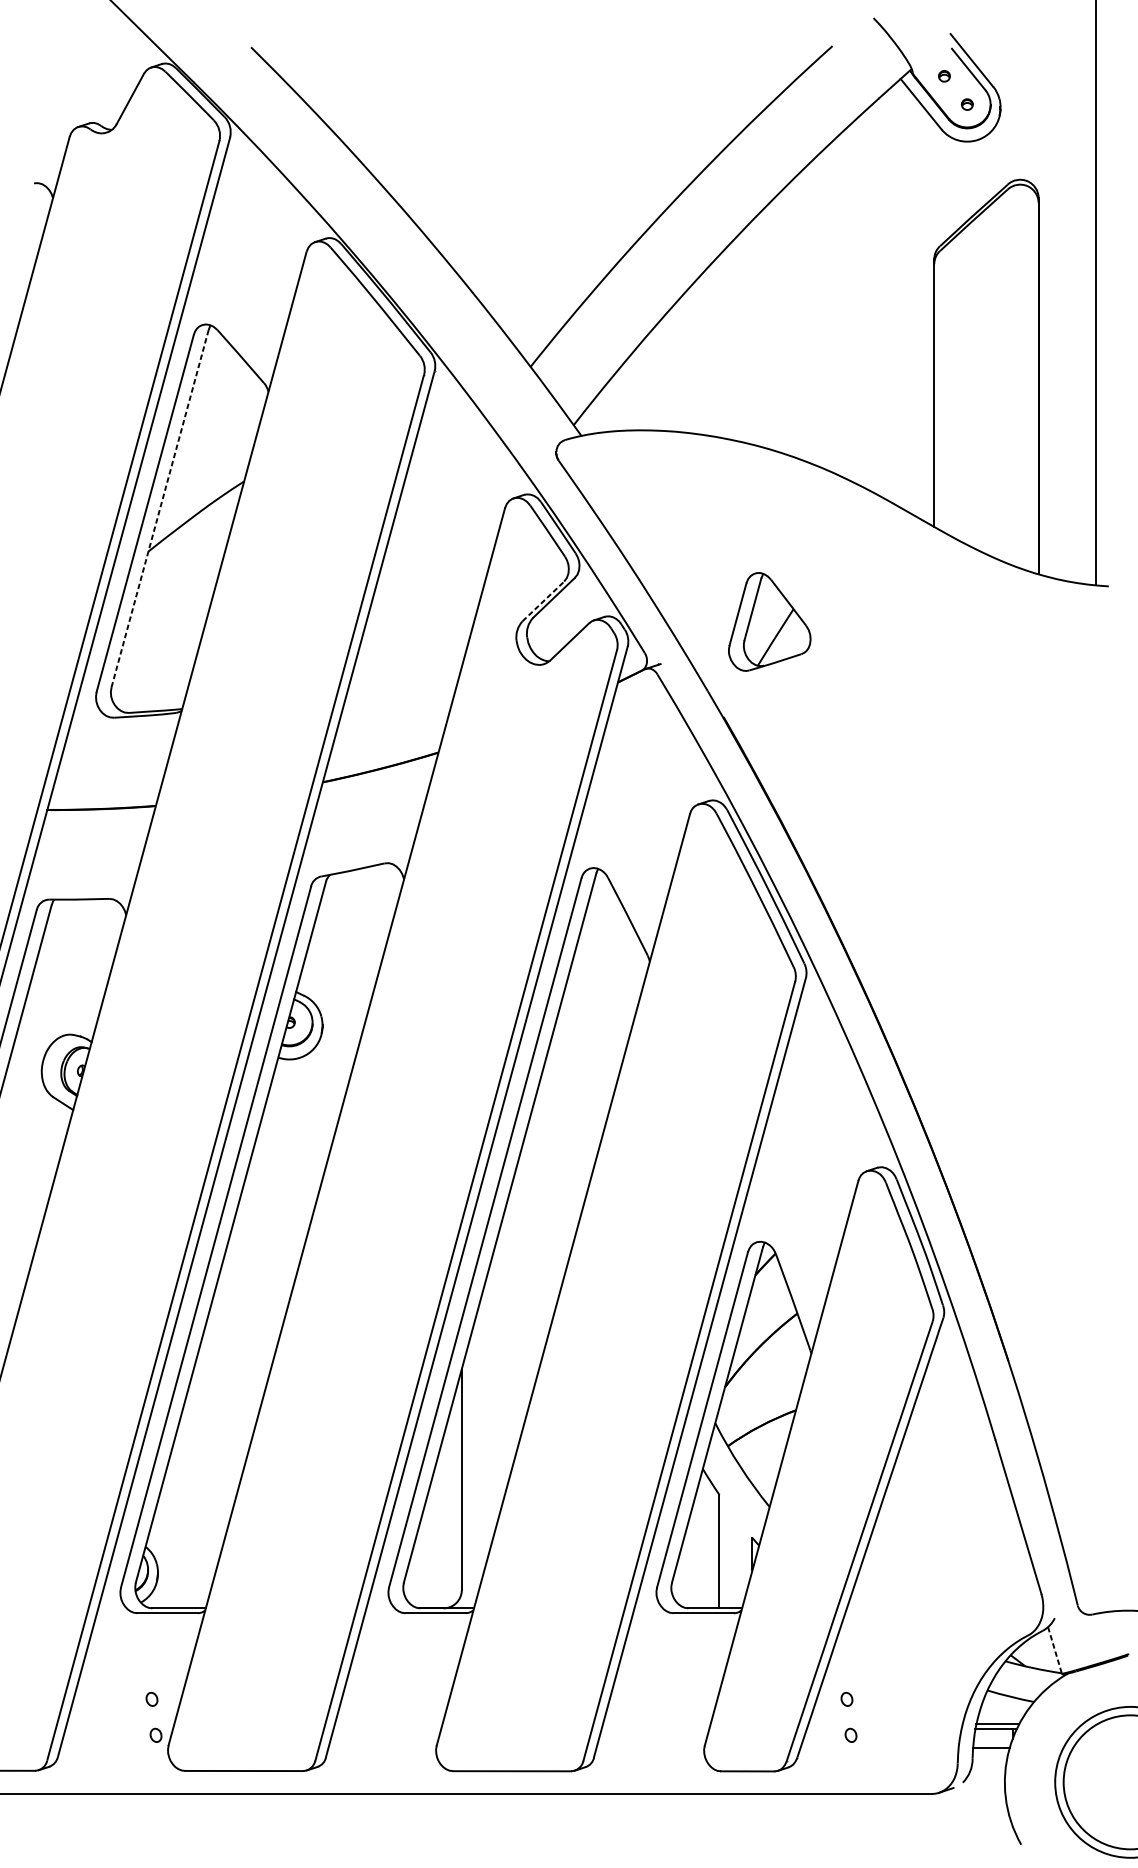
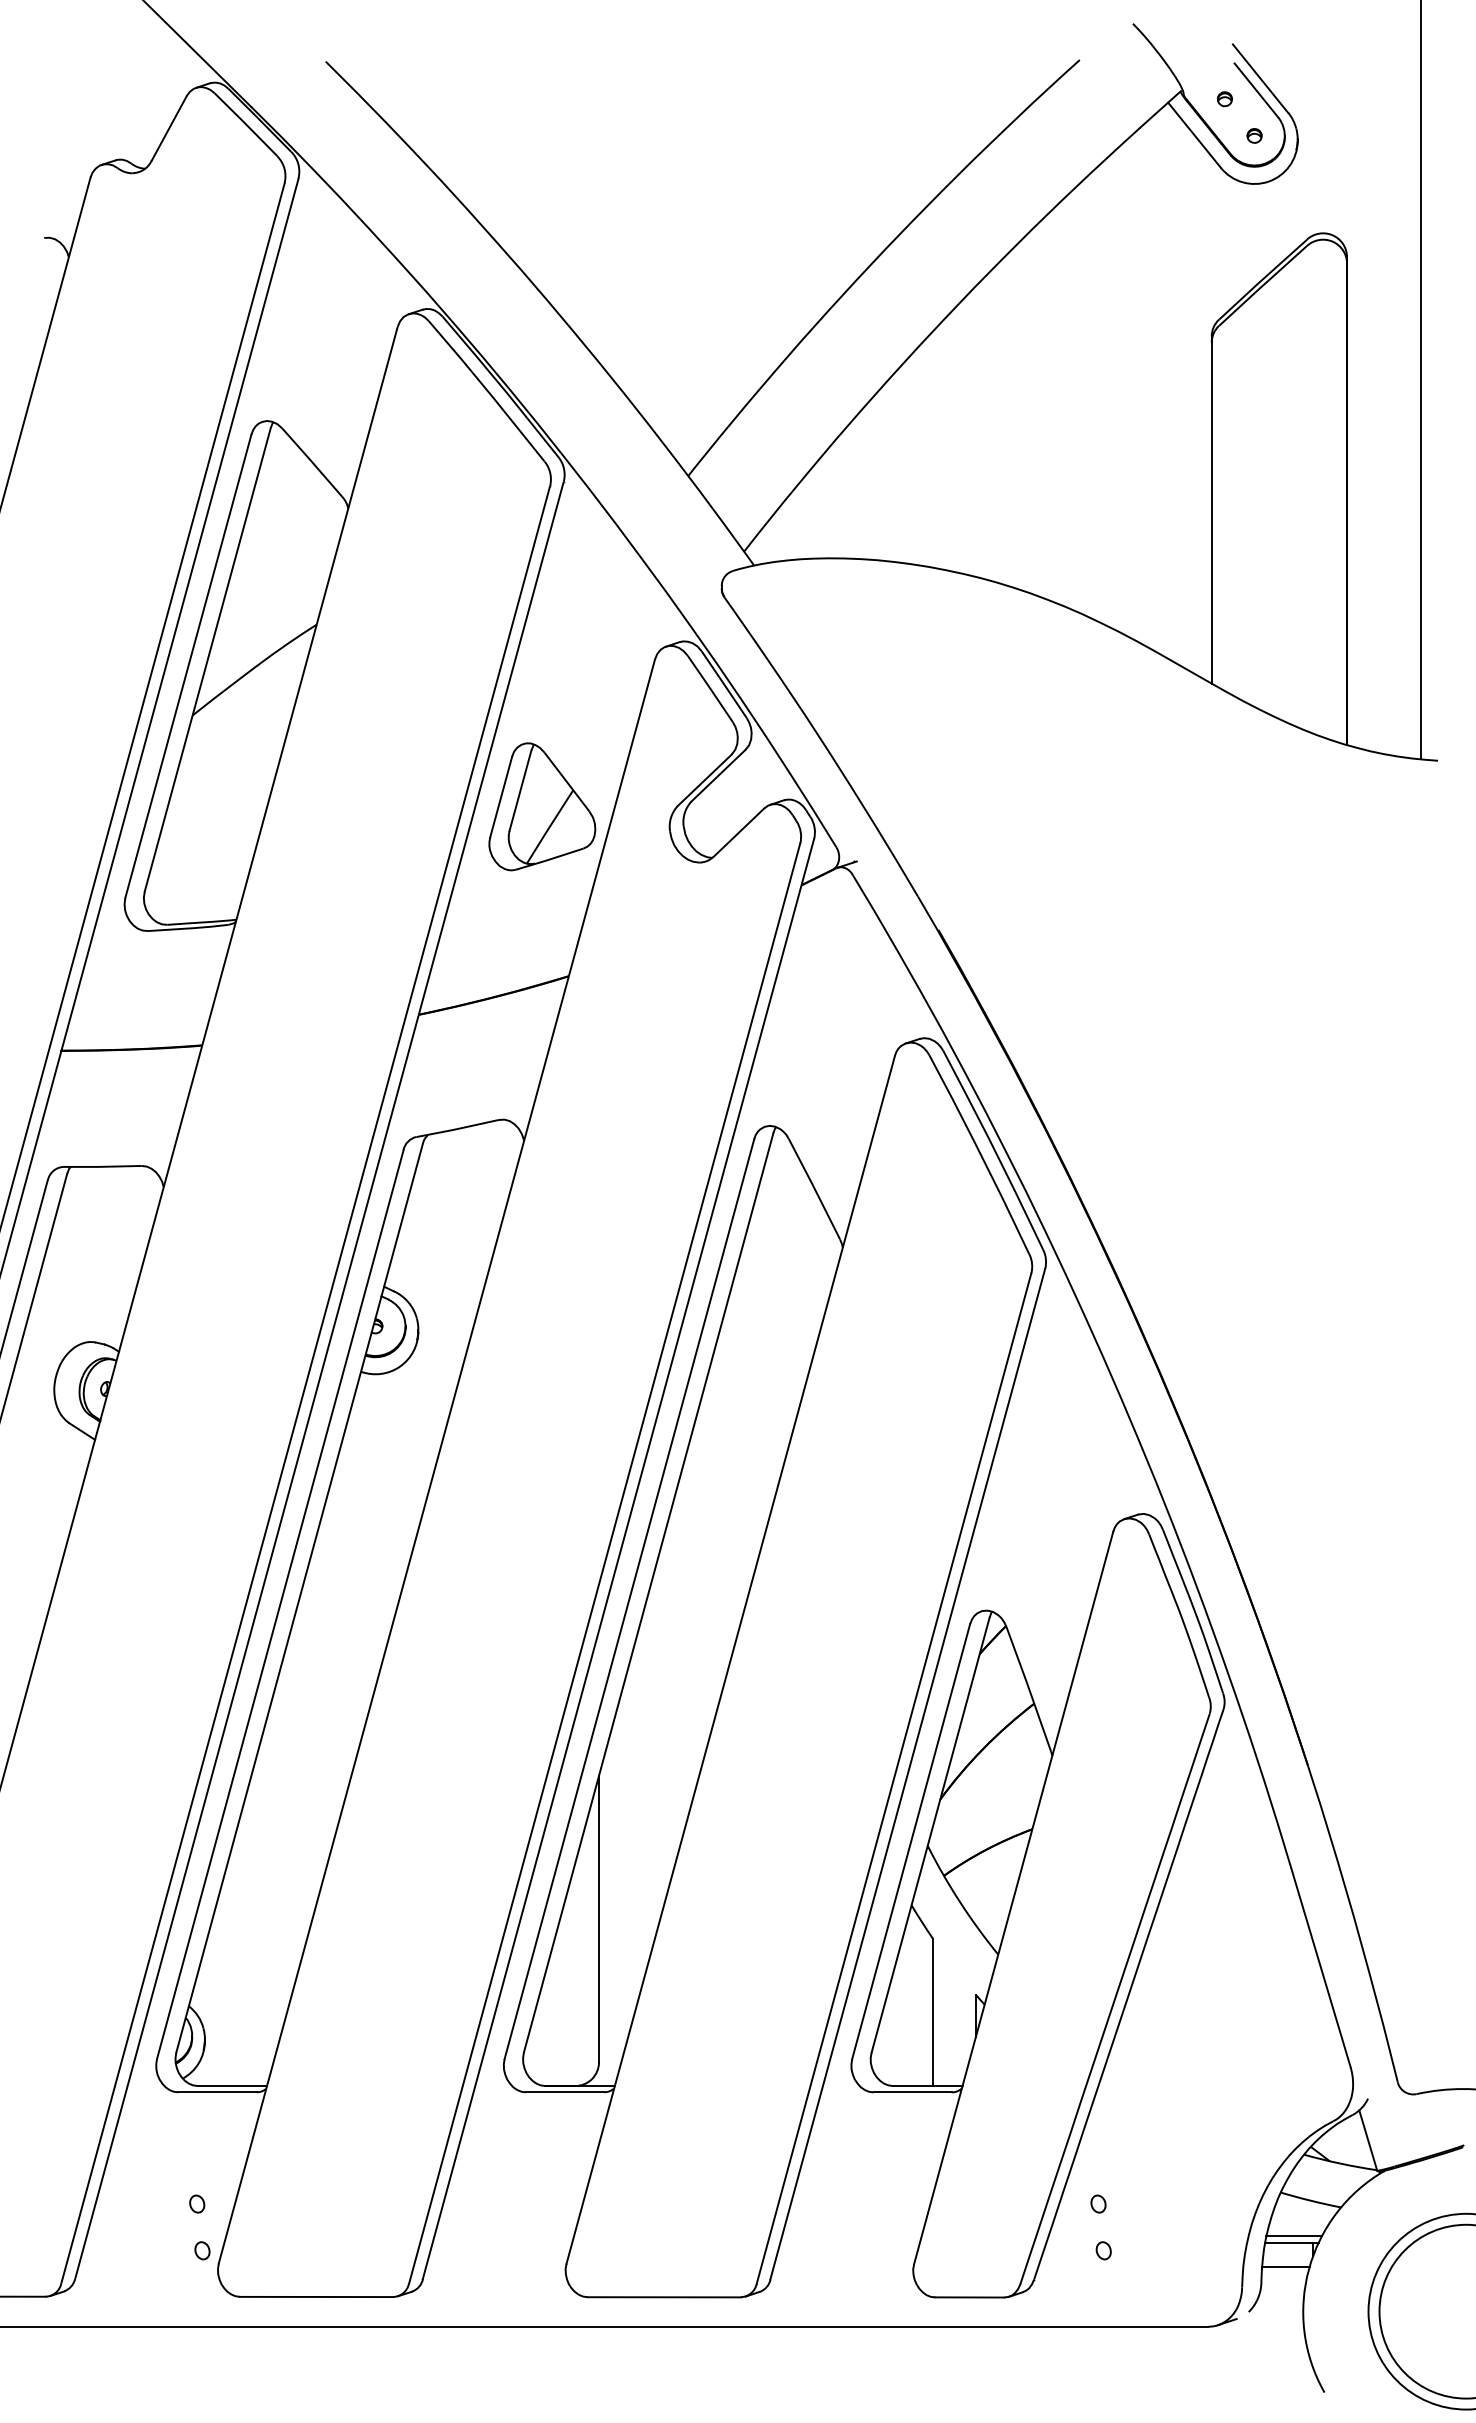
line: (159, 508) -> (207, 659), dashed -> solid
line: (543, 600) -> (705, 779), dashed -> solid
part: (769, 621) -> (542, 806), moved
line: (1055, 1650) -> (1368, 2140), dashed -> solid

